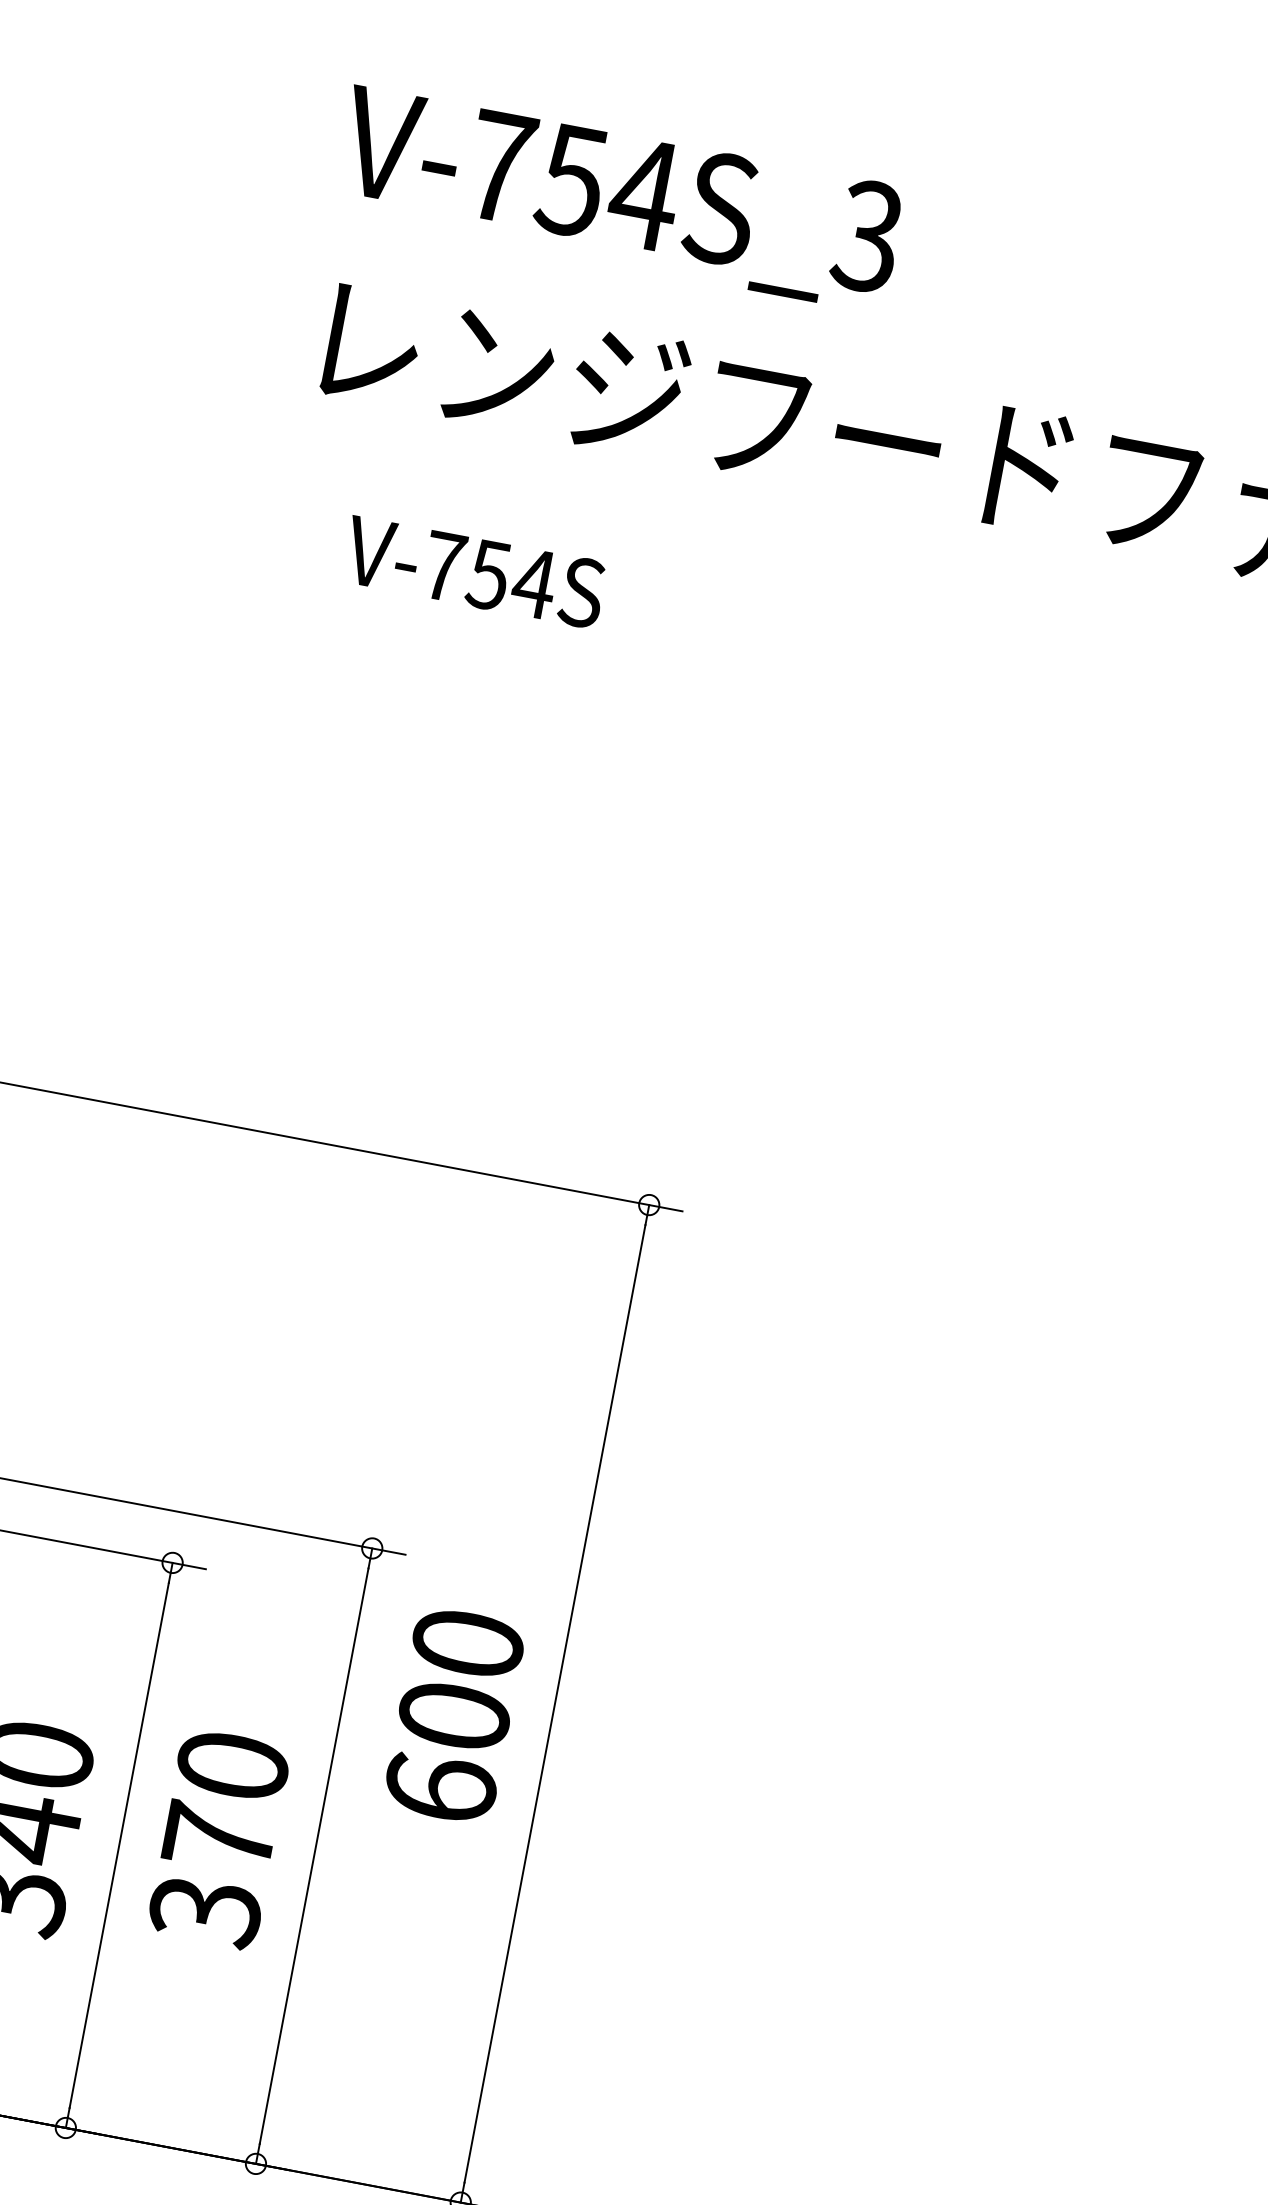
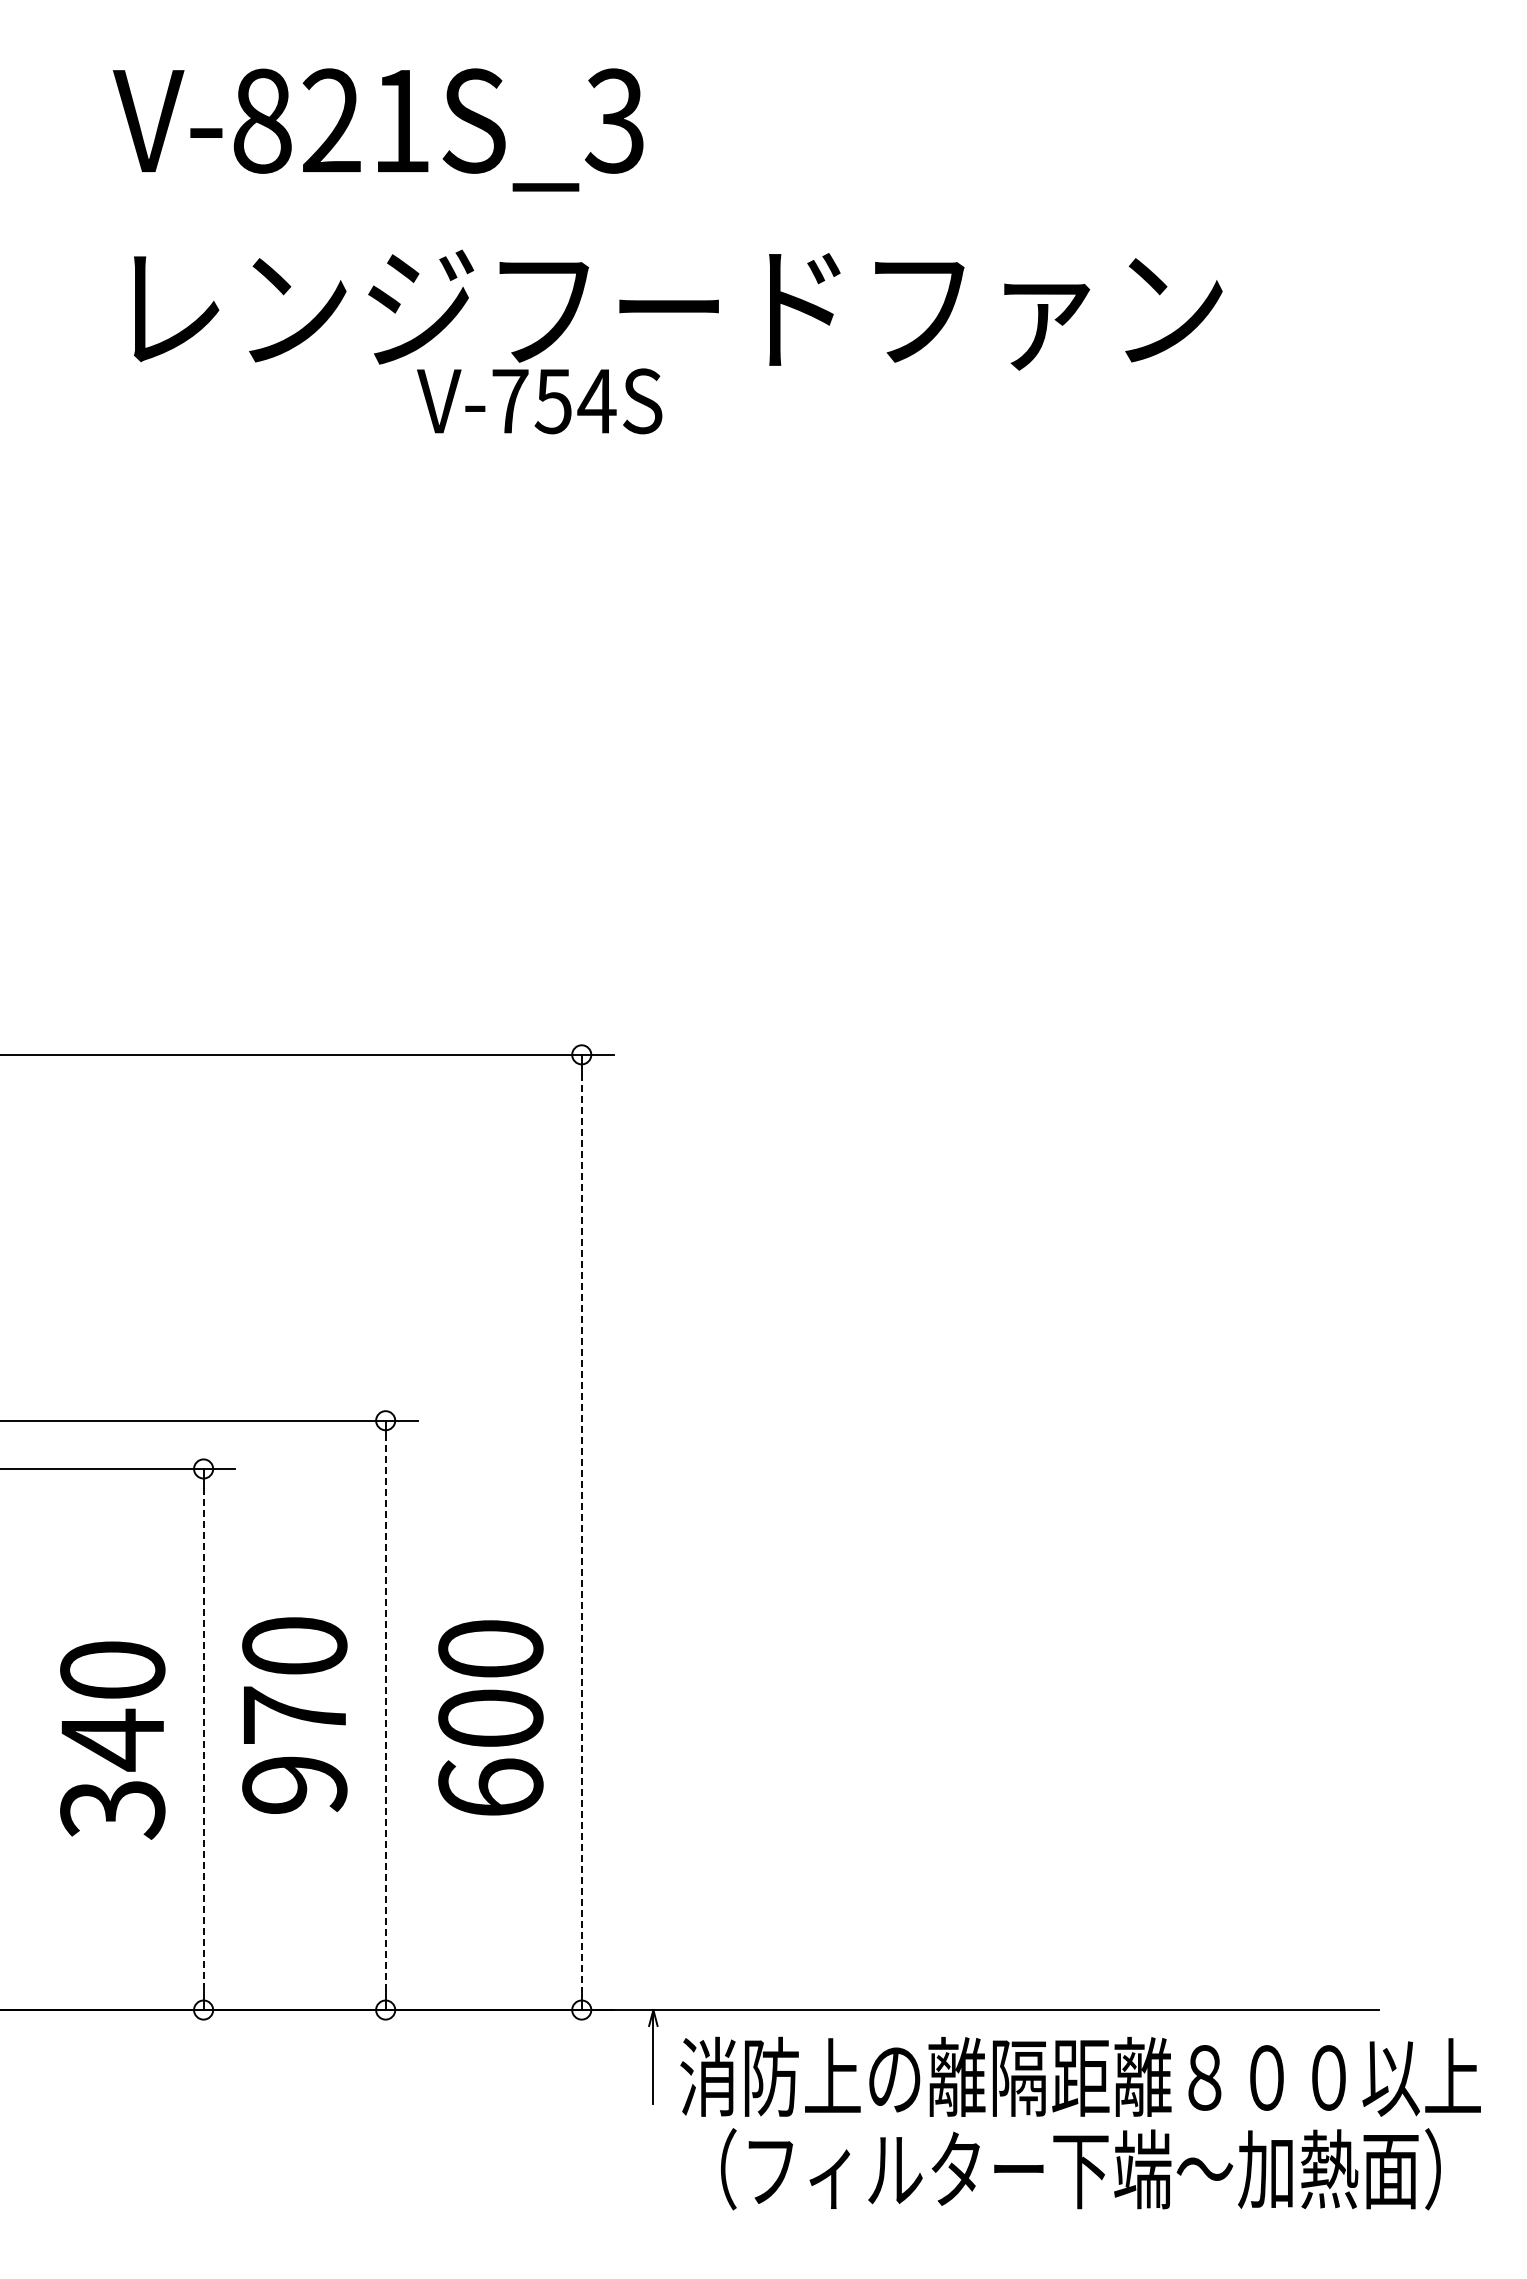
text: (573, 180) -> (332, 120), V-754S_3 -> V-821S_3
text: (474, 572) -> (539, 401), moved
line: (554, 1703) -> (581, 1532), solid -> dashed
text: (454, 1715) -> (490, 1717), moved
line: (118, 1846) -> (203, 1740), solid -> dashed
line: (313, 1856) -> (385, 1715), solid -> dashed
text: (205, 1911) -> (294, 1785), 370 -> 970

